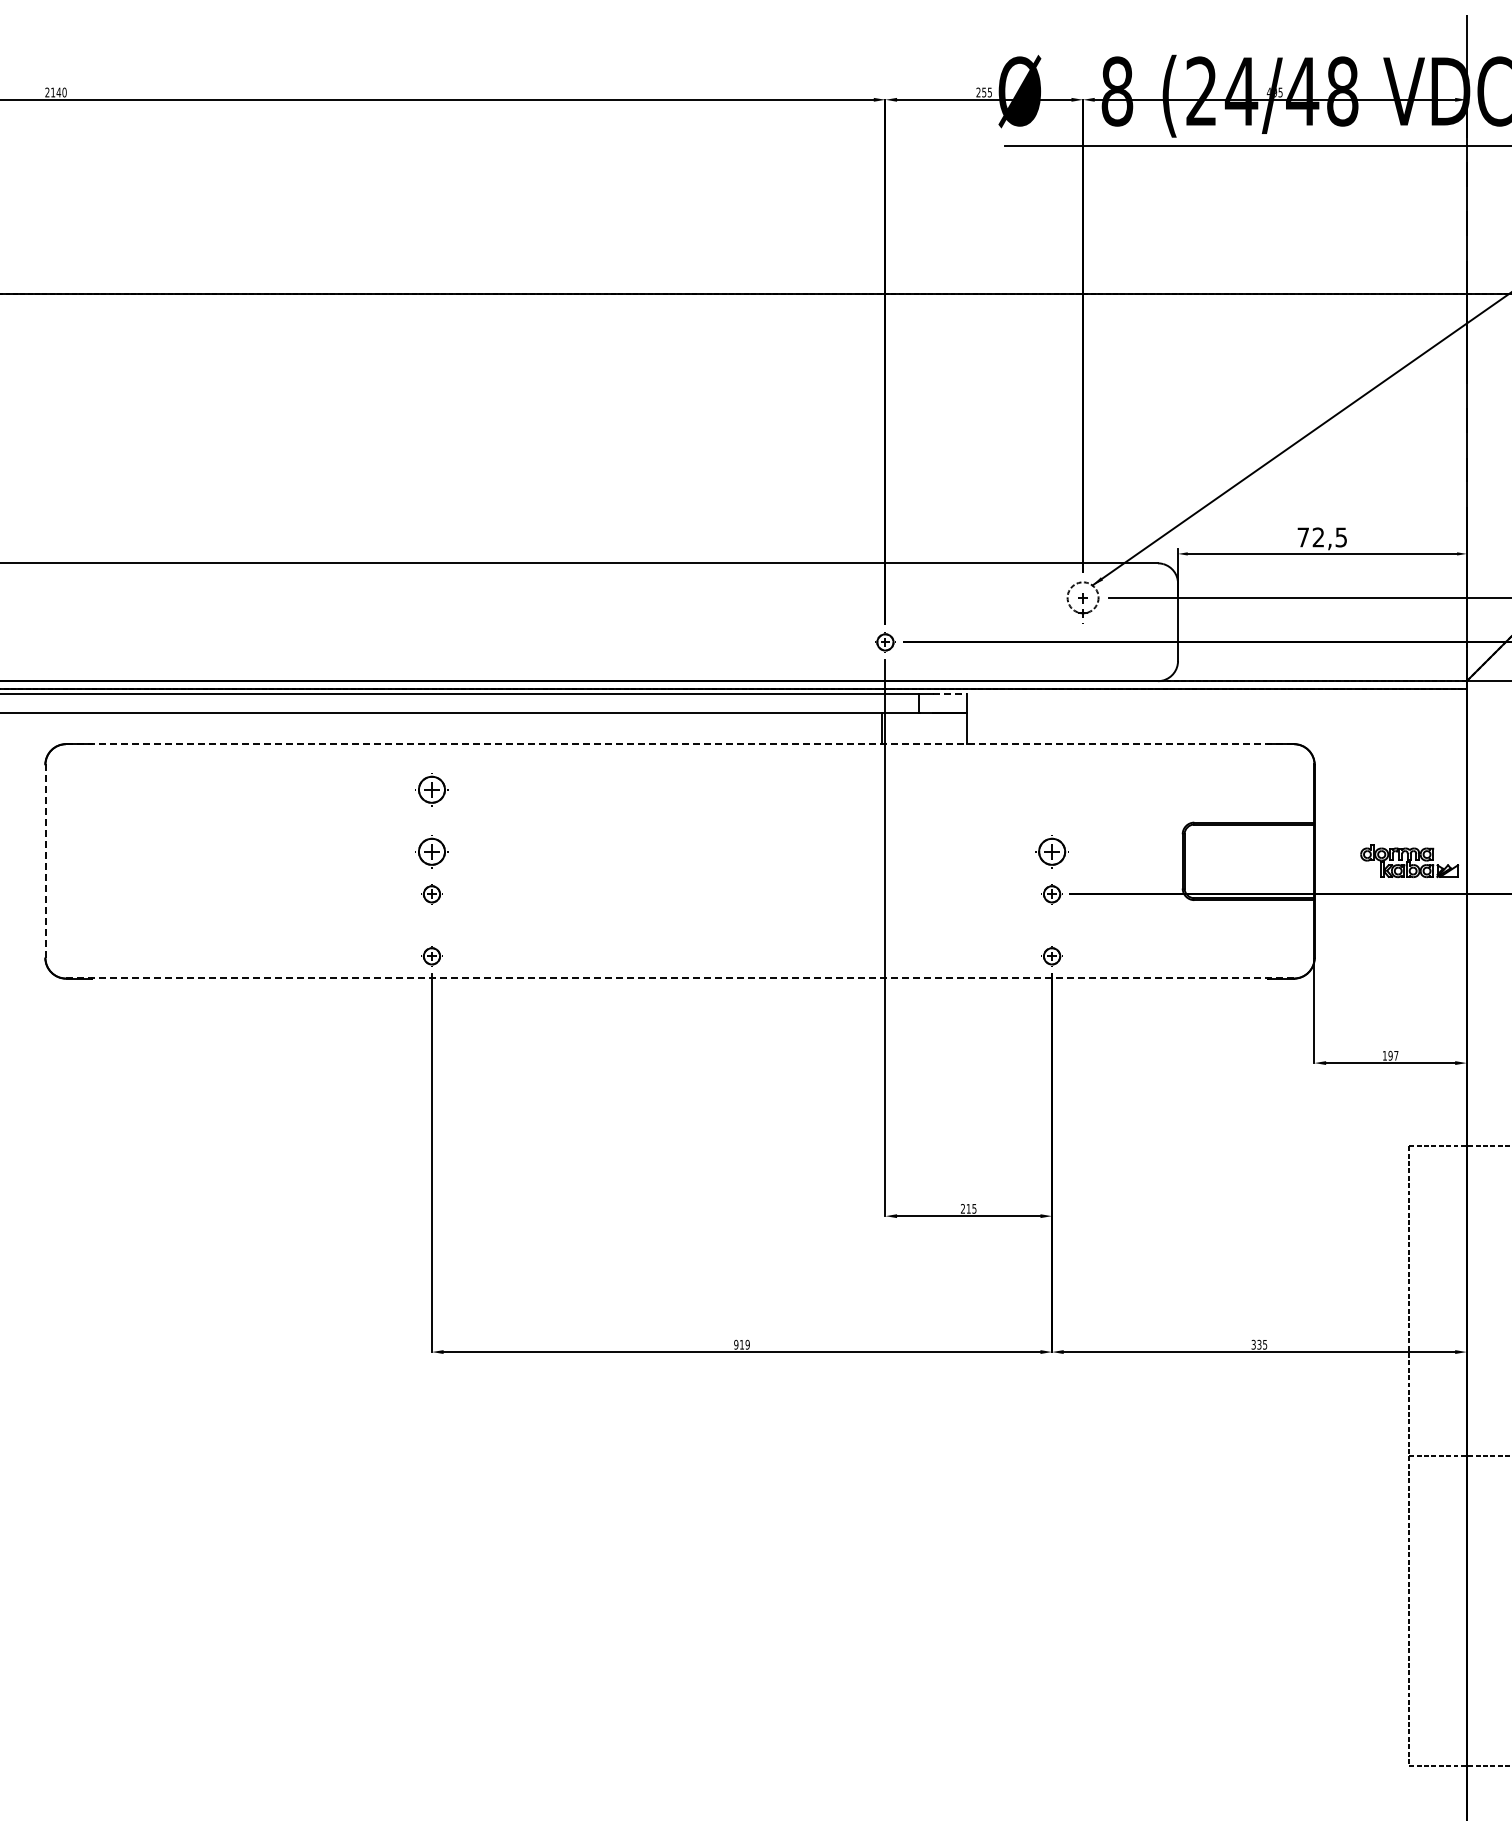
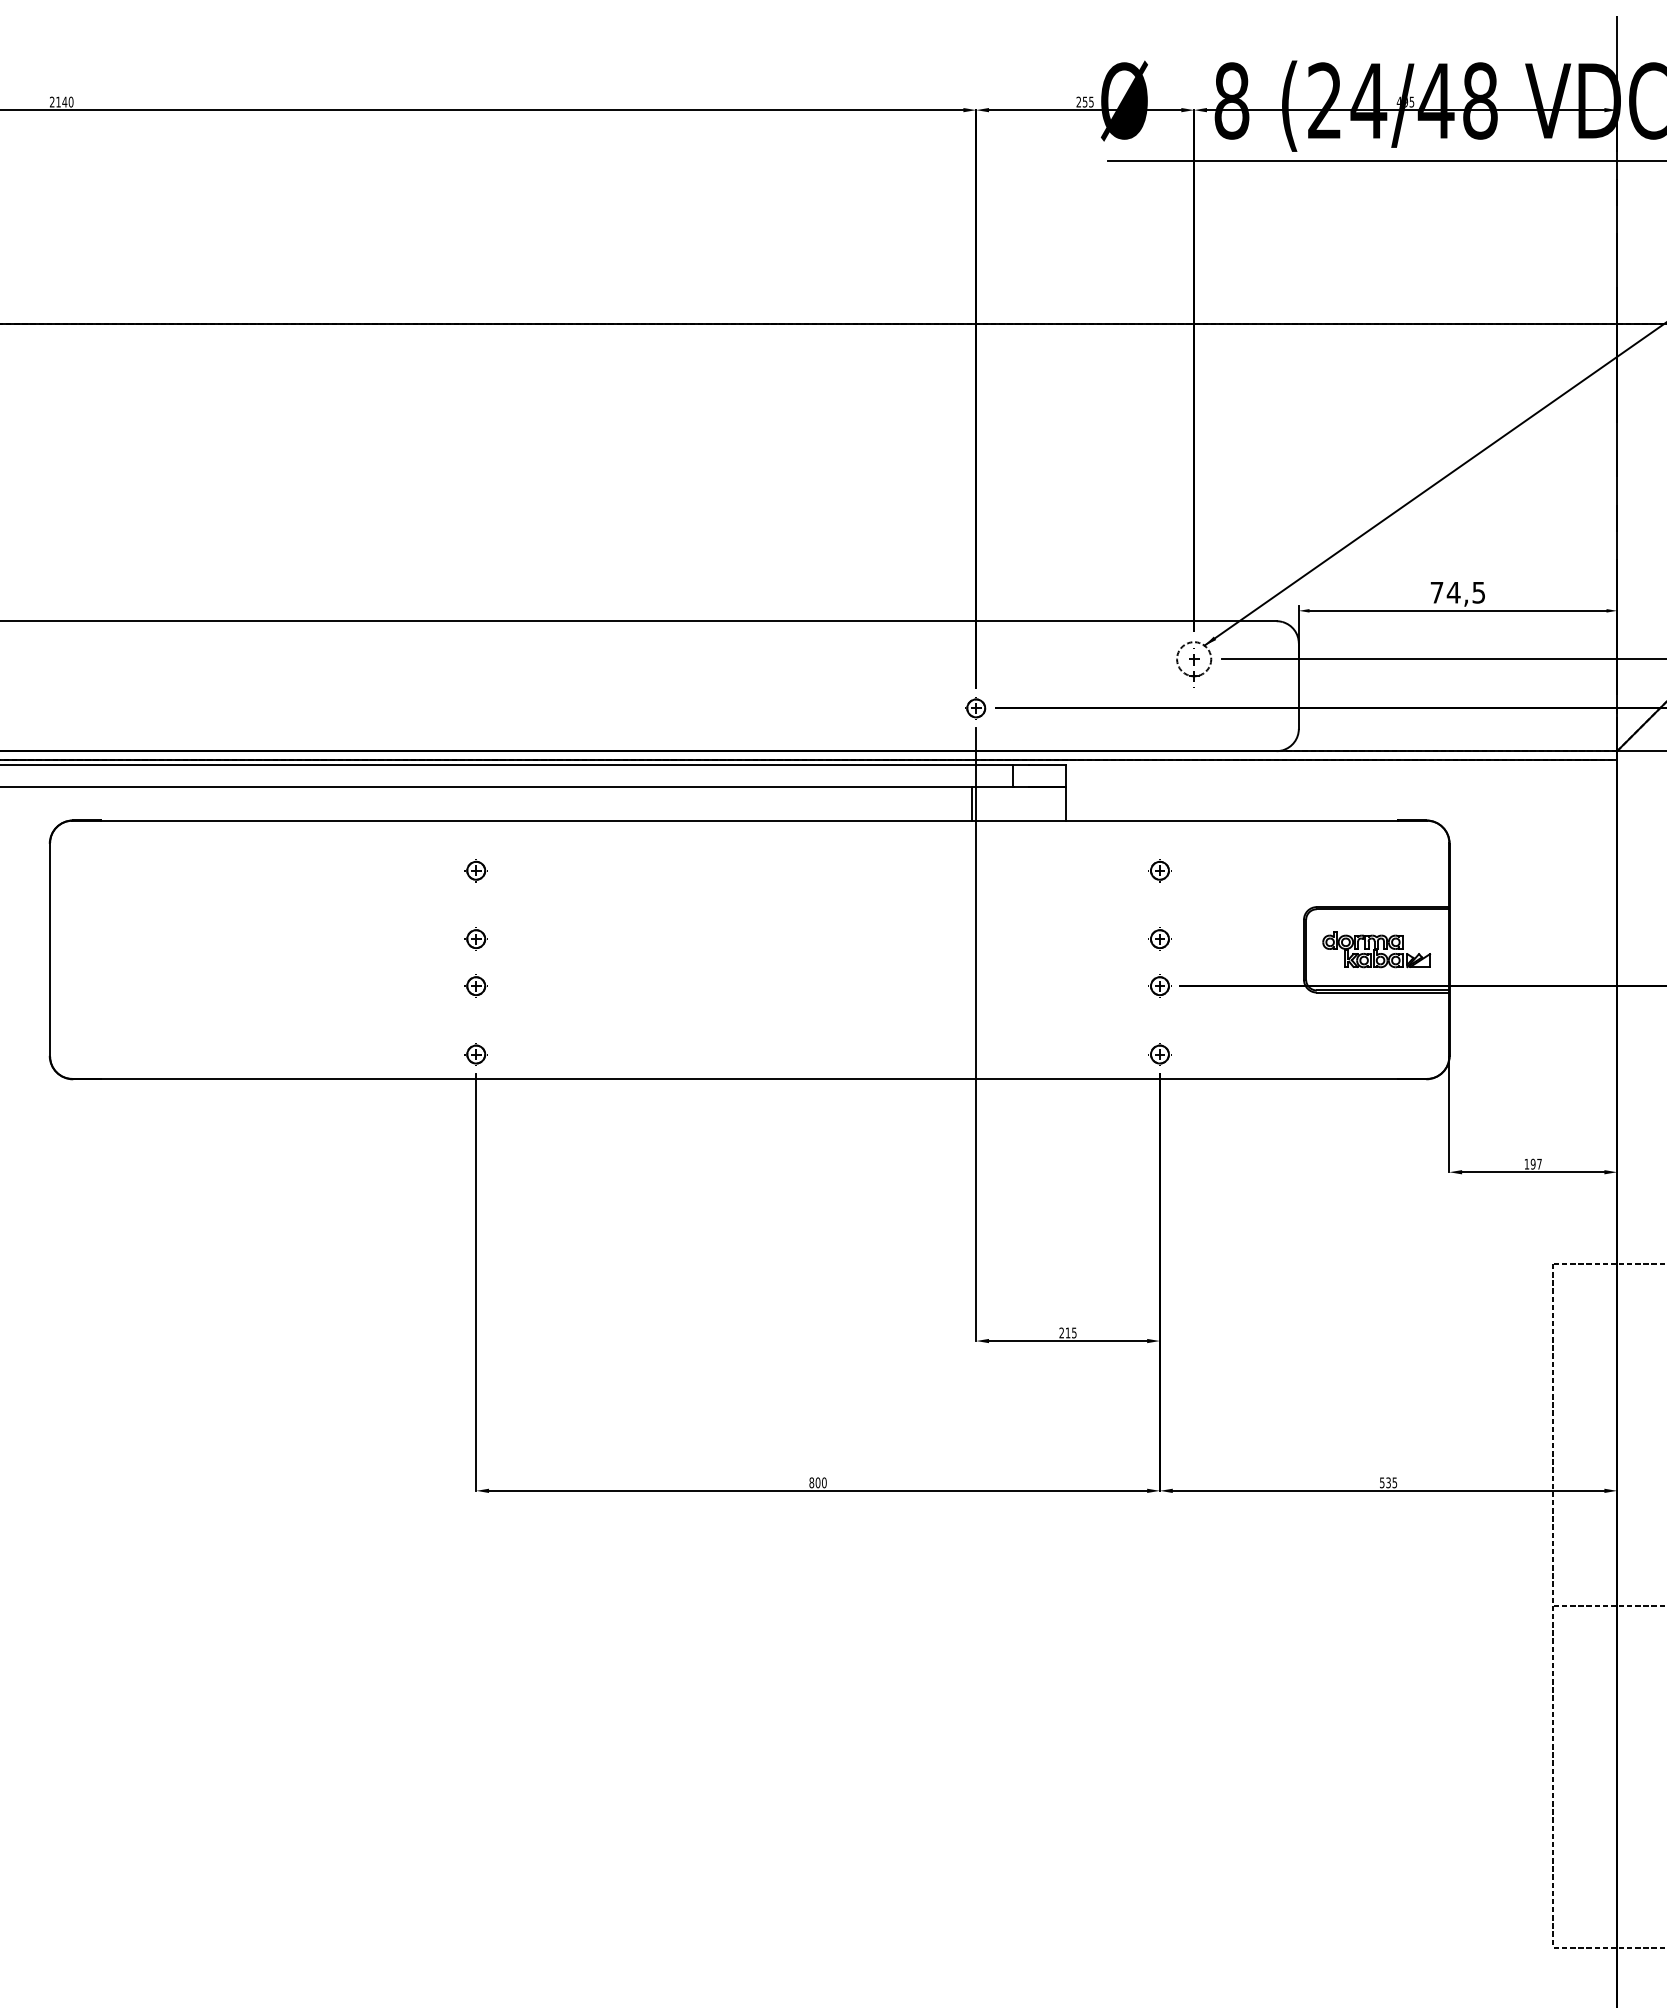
text: (1318, 537) -> (1453, 592), 72,5 -> 74,5
line: (950, 693) -> (1047, 764), dashed -> solid
line: (680, 744) -> (750, 820), dashed -> solid
part: (431, 789) -> (475, 870), size x0.62
part: (1051, 789) -> (1159, 870), added
part: (431, 851) -> (475, 938), size x0.62
part: (1051, 851) -> (1159, 938), size x0.62
part: (1409, 860) -> (1376, 948), moved
line: (45, 861) -> (50, 949), dashed -> solid
line: (679, 978) -> (749, 1078), dashed -> solid
text: (1253, 1343) -> (1382, 1481), 335 -> 535
text: (741, 1344) -> (817, 1482), 919 -> 800

